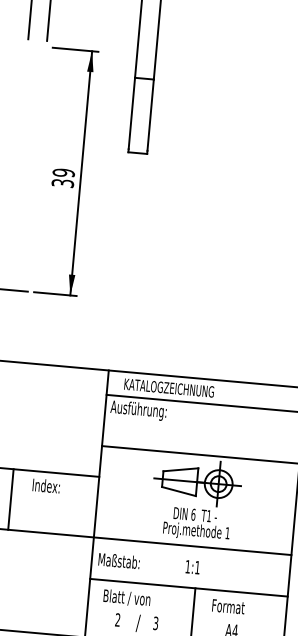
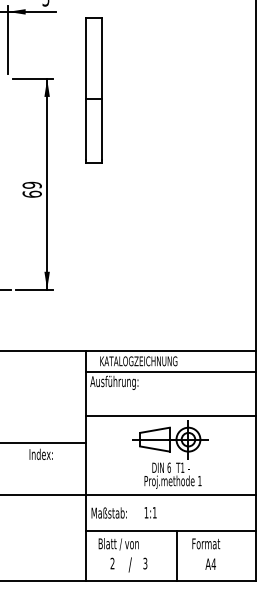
text: (62, 182) -> (31, 193), 39 -> 69
line: (10, 499) -> (11, 468), removed
text: (192, 566) -> (150, 512), moved

